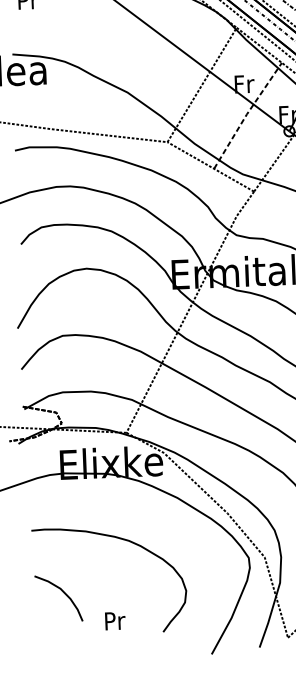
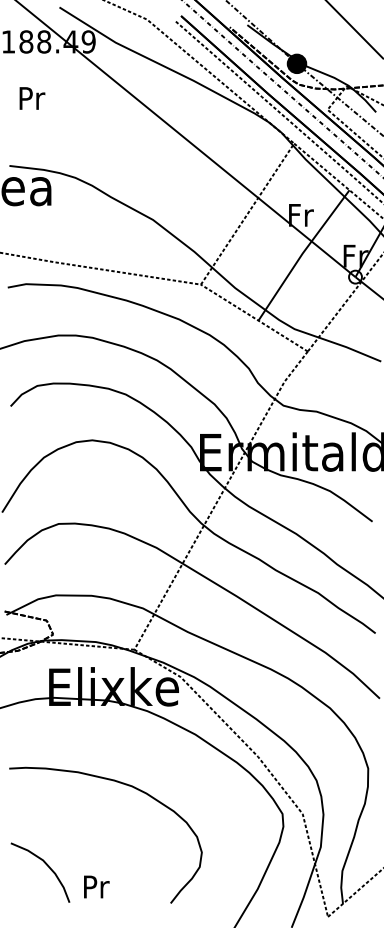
line: (246, 114) -> (302, 253), dashed -> solid
curve: (63, 592) -> (46, 865), moved
text: (115, 620) -> (96, 886), moved

